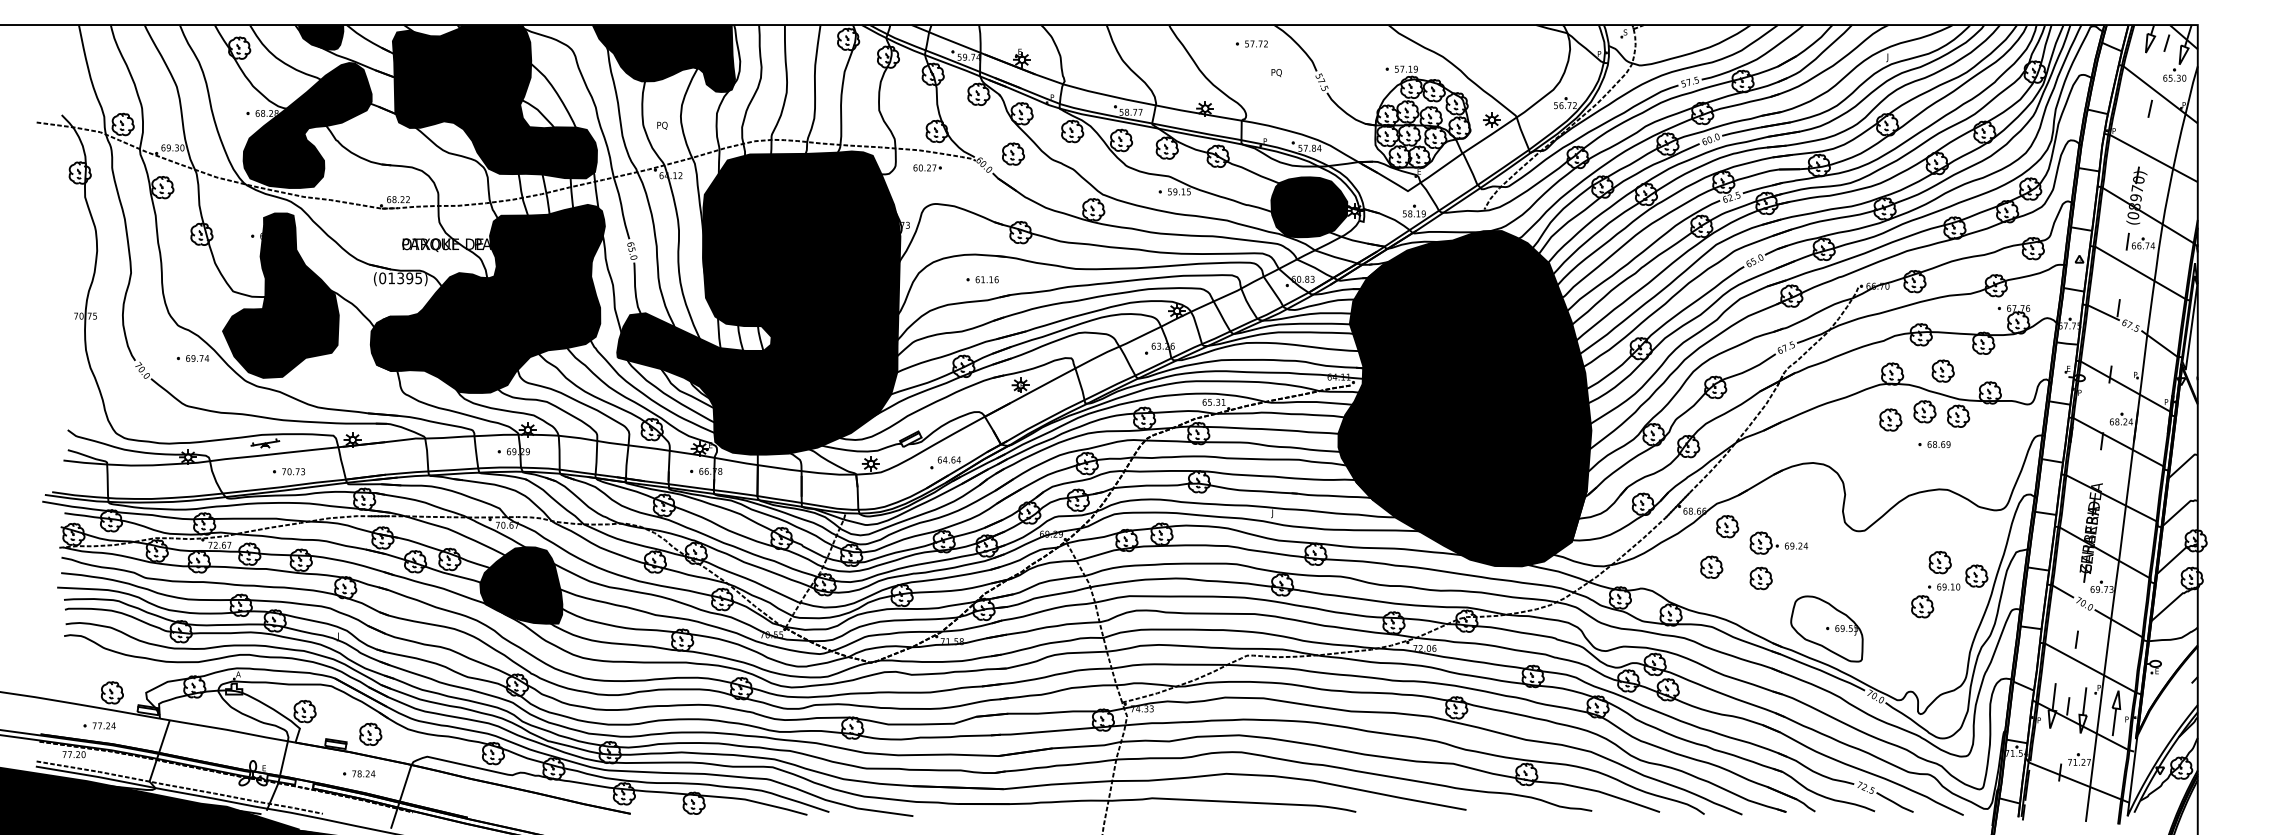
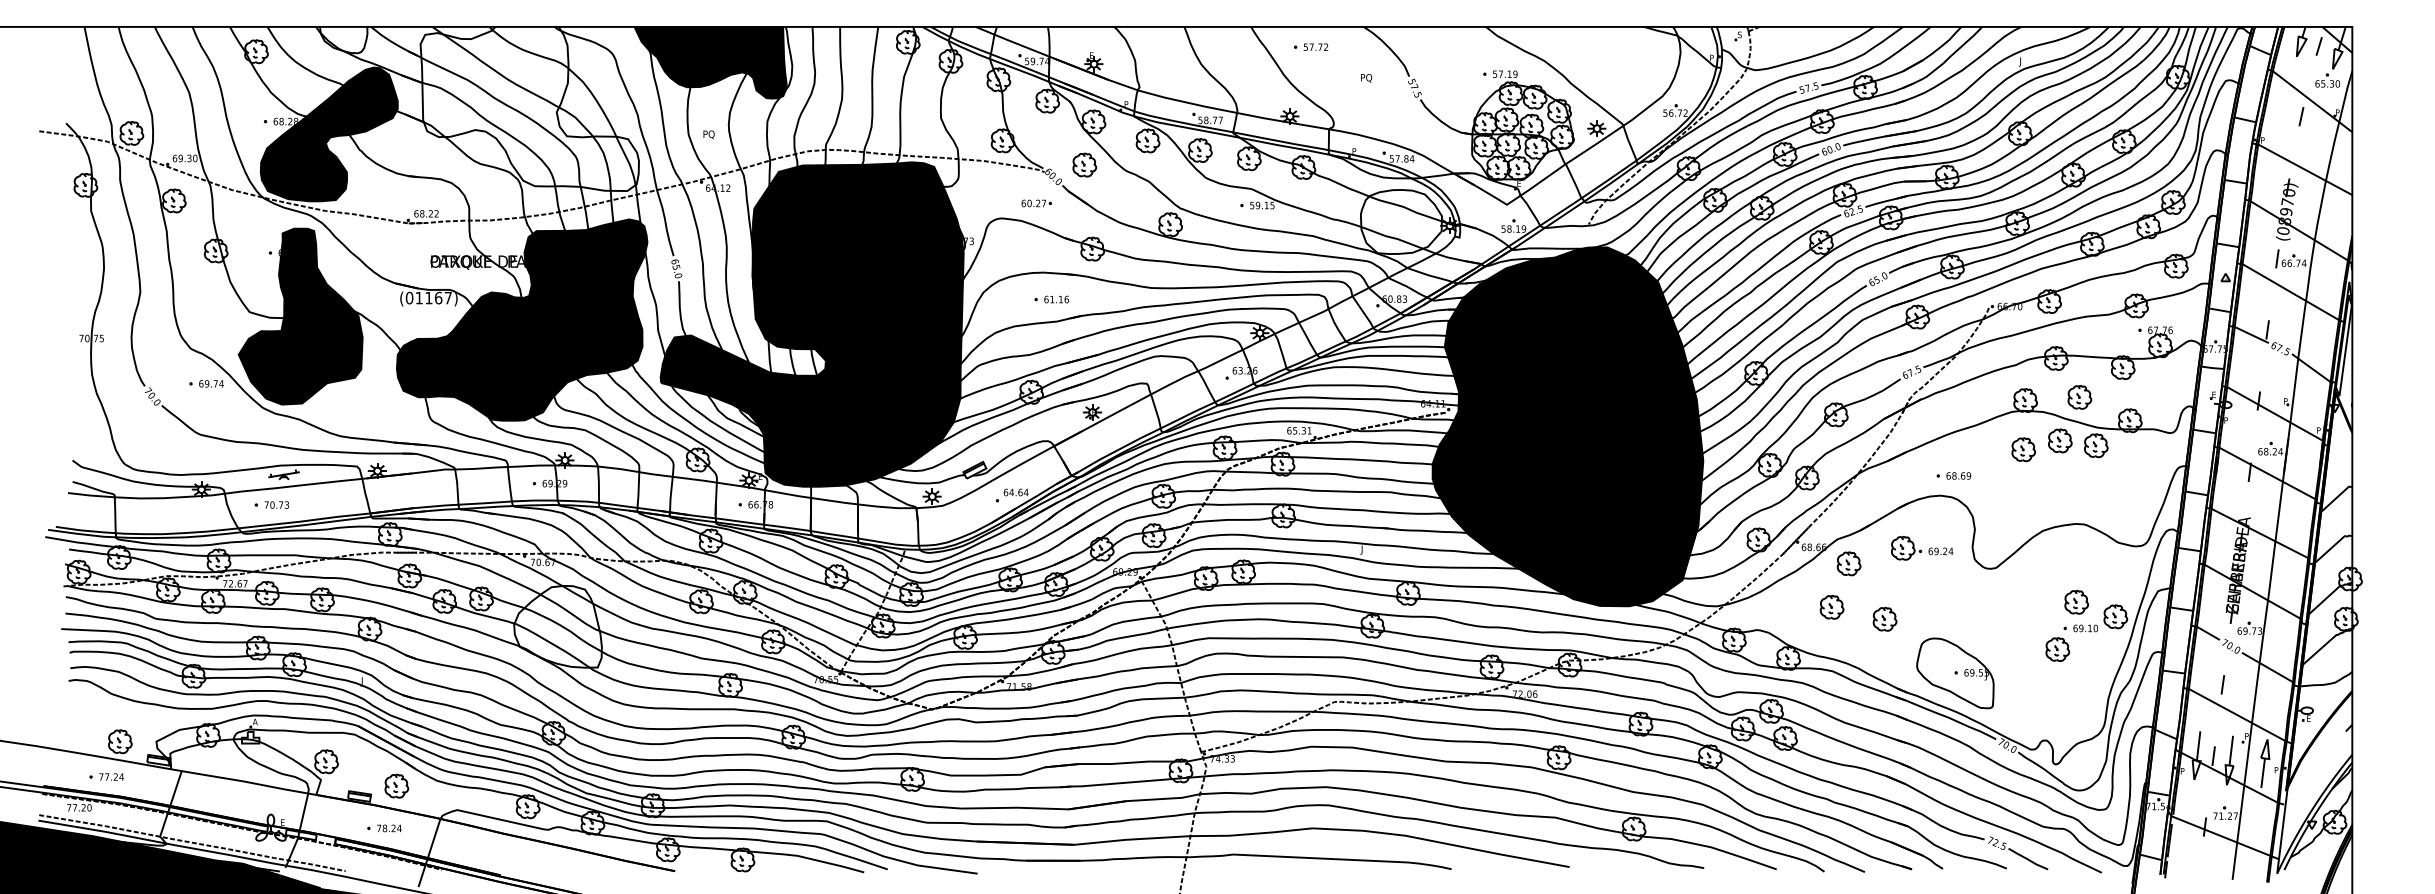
fill: (320, 37) -> (343, 40), removed
part: (1251, 43) -> (1310, 46), moved
fill: (494, 101) -> (529, 108), removed
part: (927, 167) -> (1036, 202), moved
fill: (1309, 207) -> (1401, 222), removed
text: (409, 278) -> (438, 298), (01395) -> (01167)
part: (1934, 444) -> (1953, 475), moved
part: (288, 471) -> (271, 504), moved
part: (1778, 542) -> (1921, 547), moved
fill: (521, 585) -> (558, 626), removed

